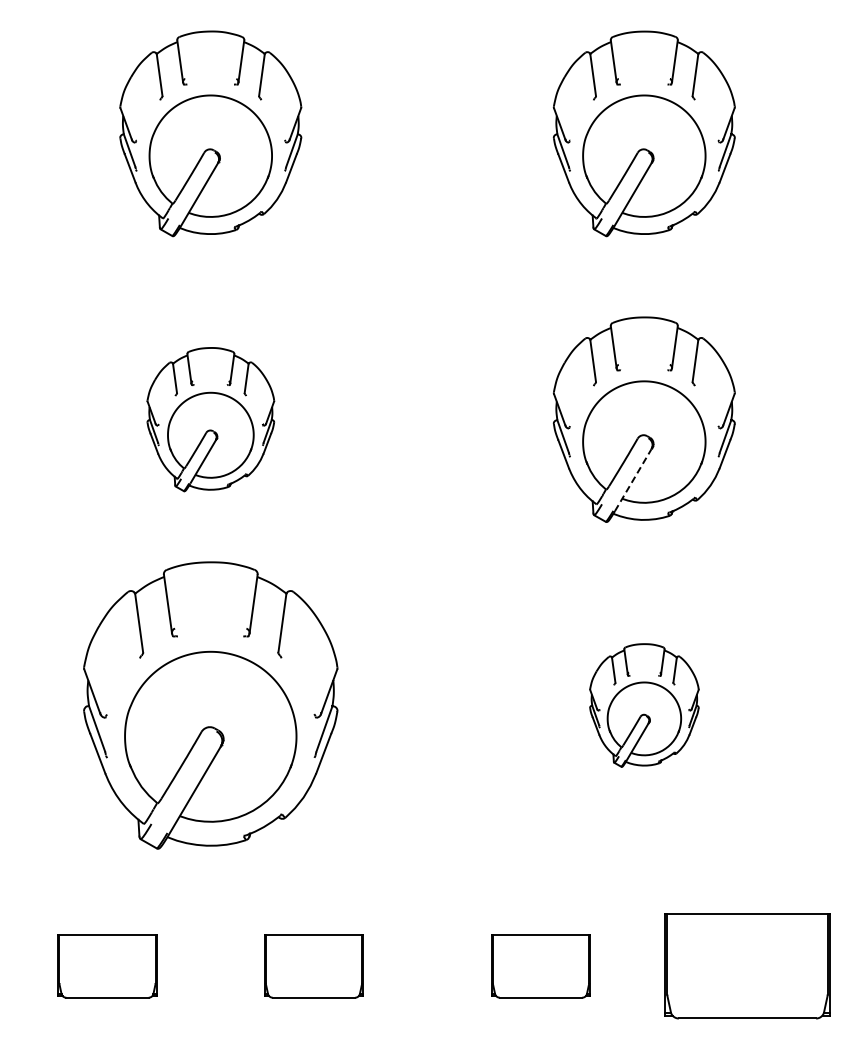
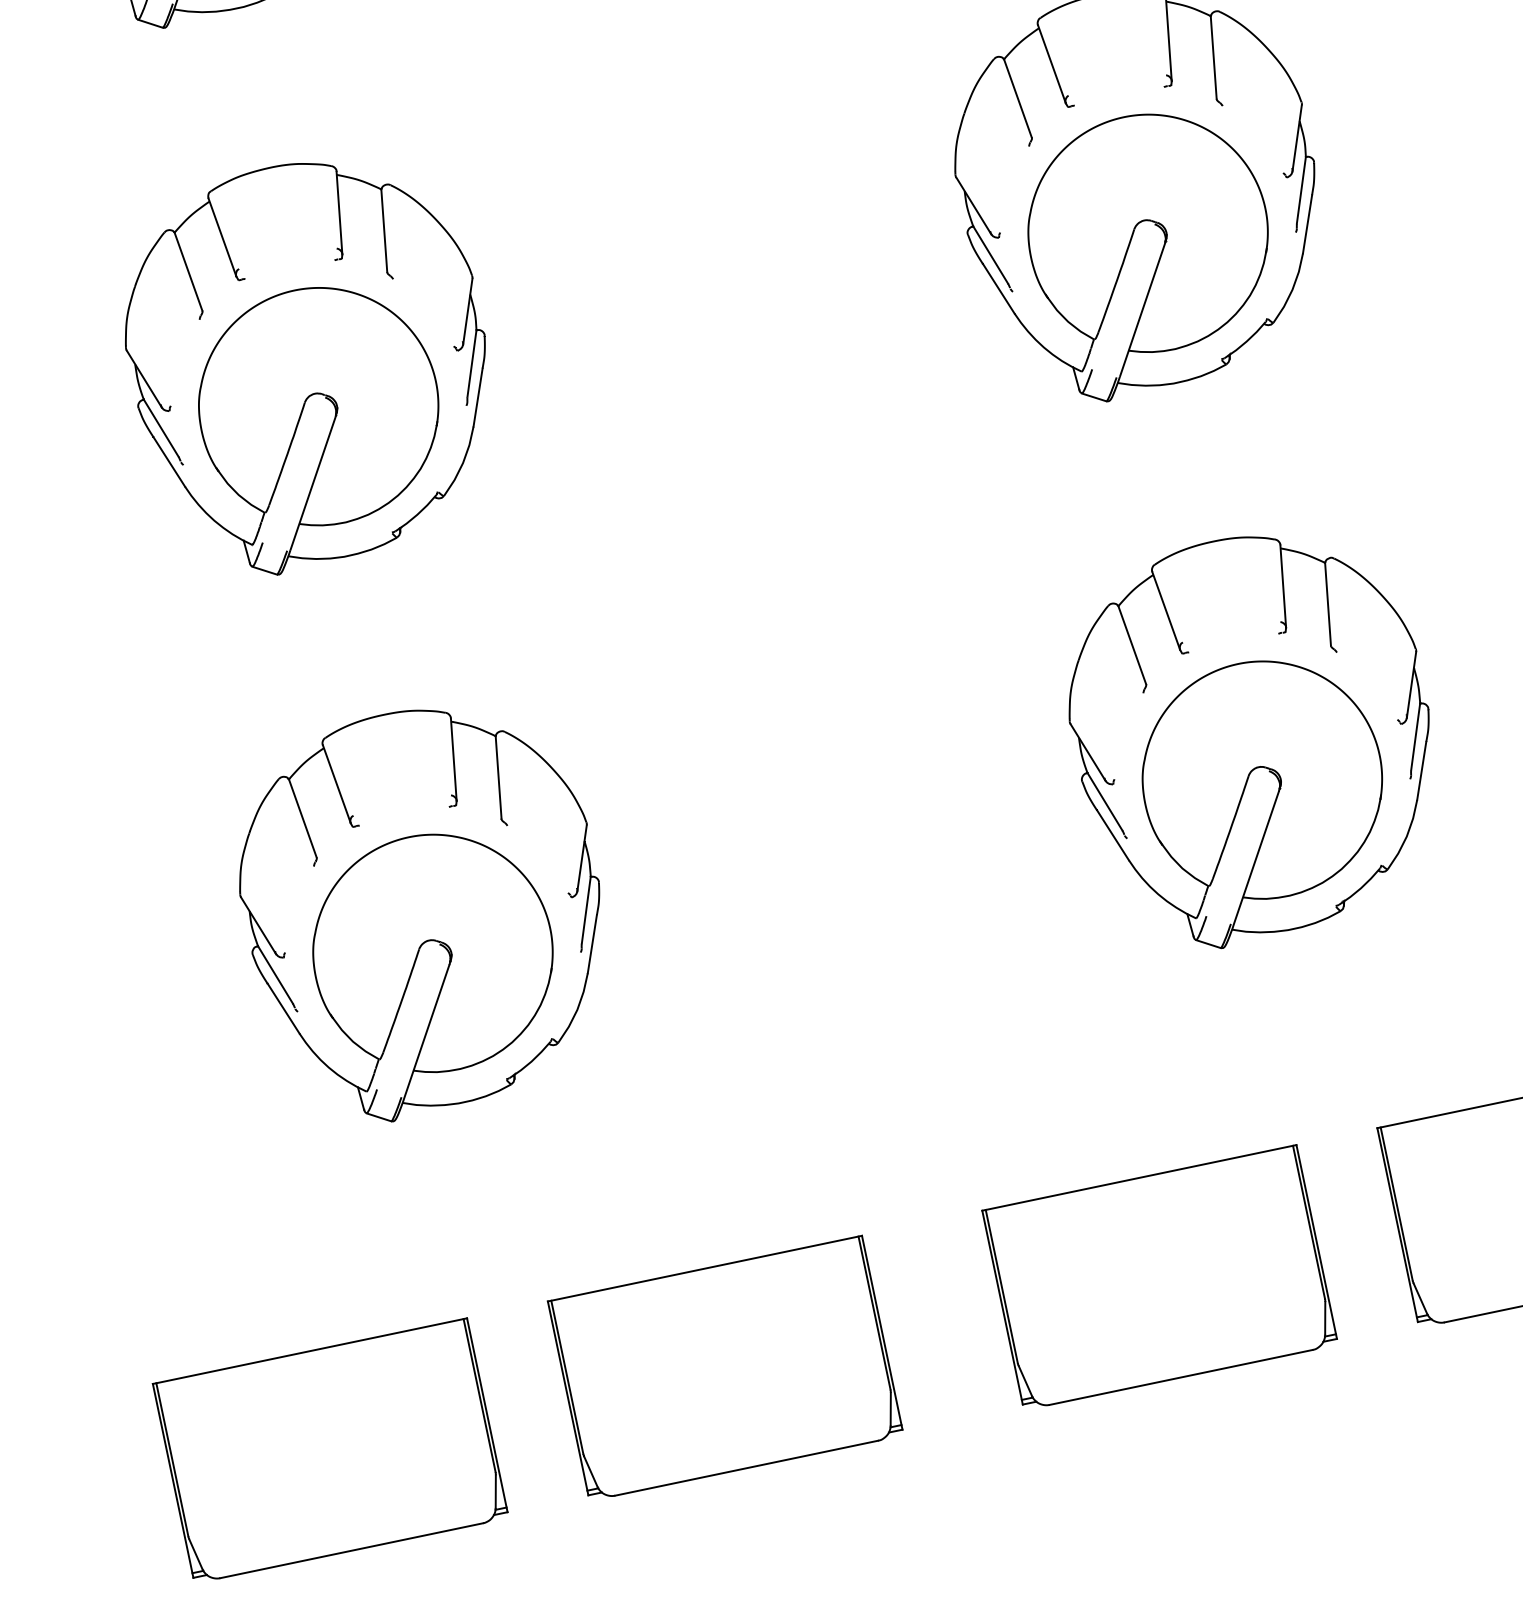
part: (210, 419) -> (309, 363), size x1.43
line: (633, 479) -> (1142, 309), dashed -> solid
part: (210, 705) -> (423, 910), size x0.71
part: (644, 705) -> (1253, 737), size x1.67
part: (107, 966) -> (330, 1451), size x1.67
part: (313, 966) -> (724, 1368), size x1.67
part: (540, 966) -> (1159, 1278), size x1.67

